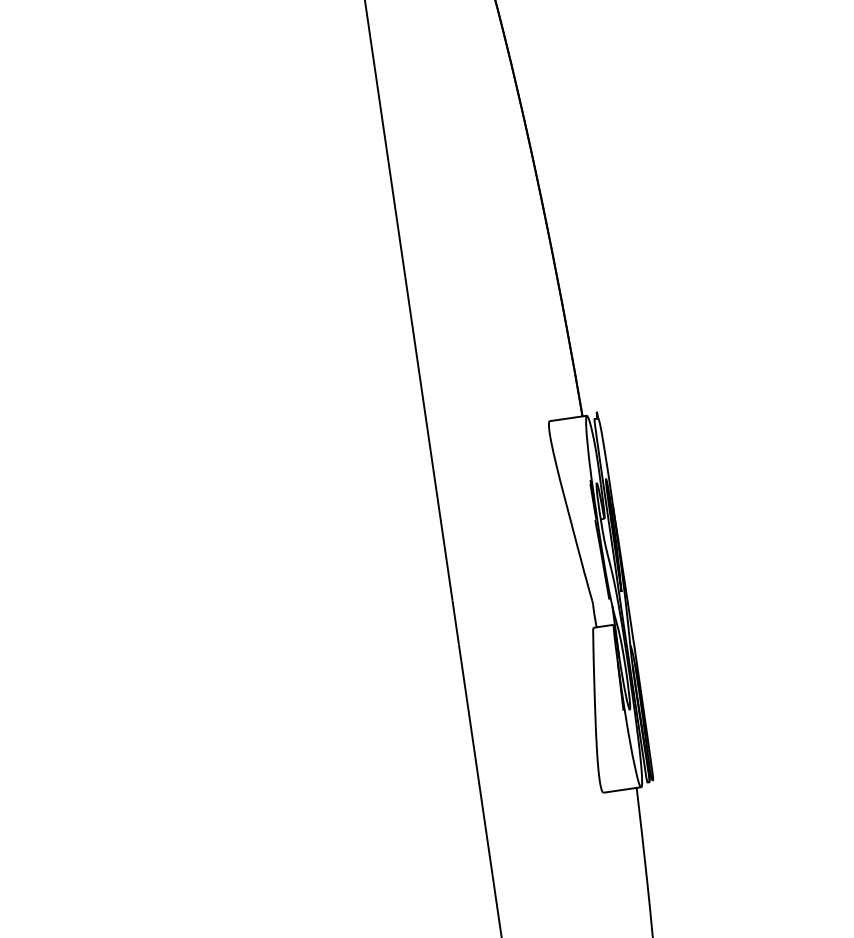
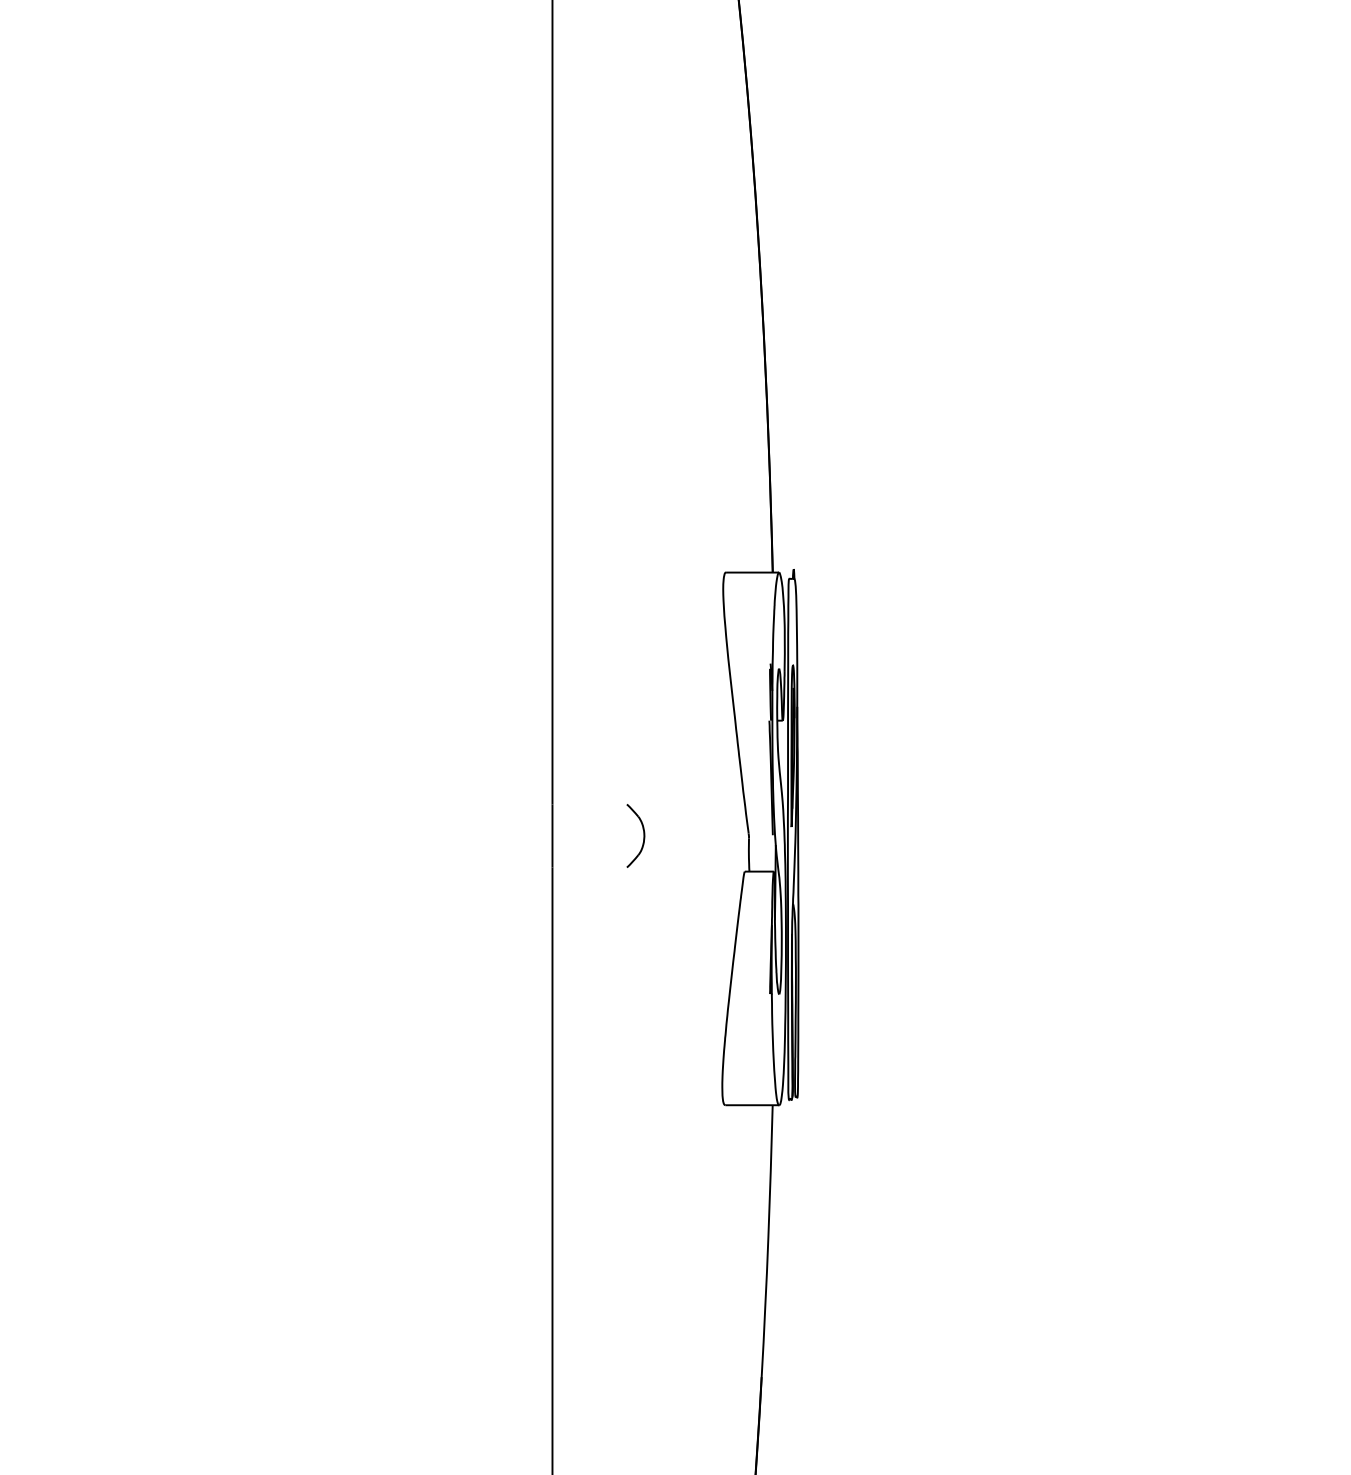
part: (519, 612) -> (643, 835), added

